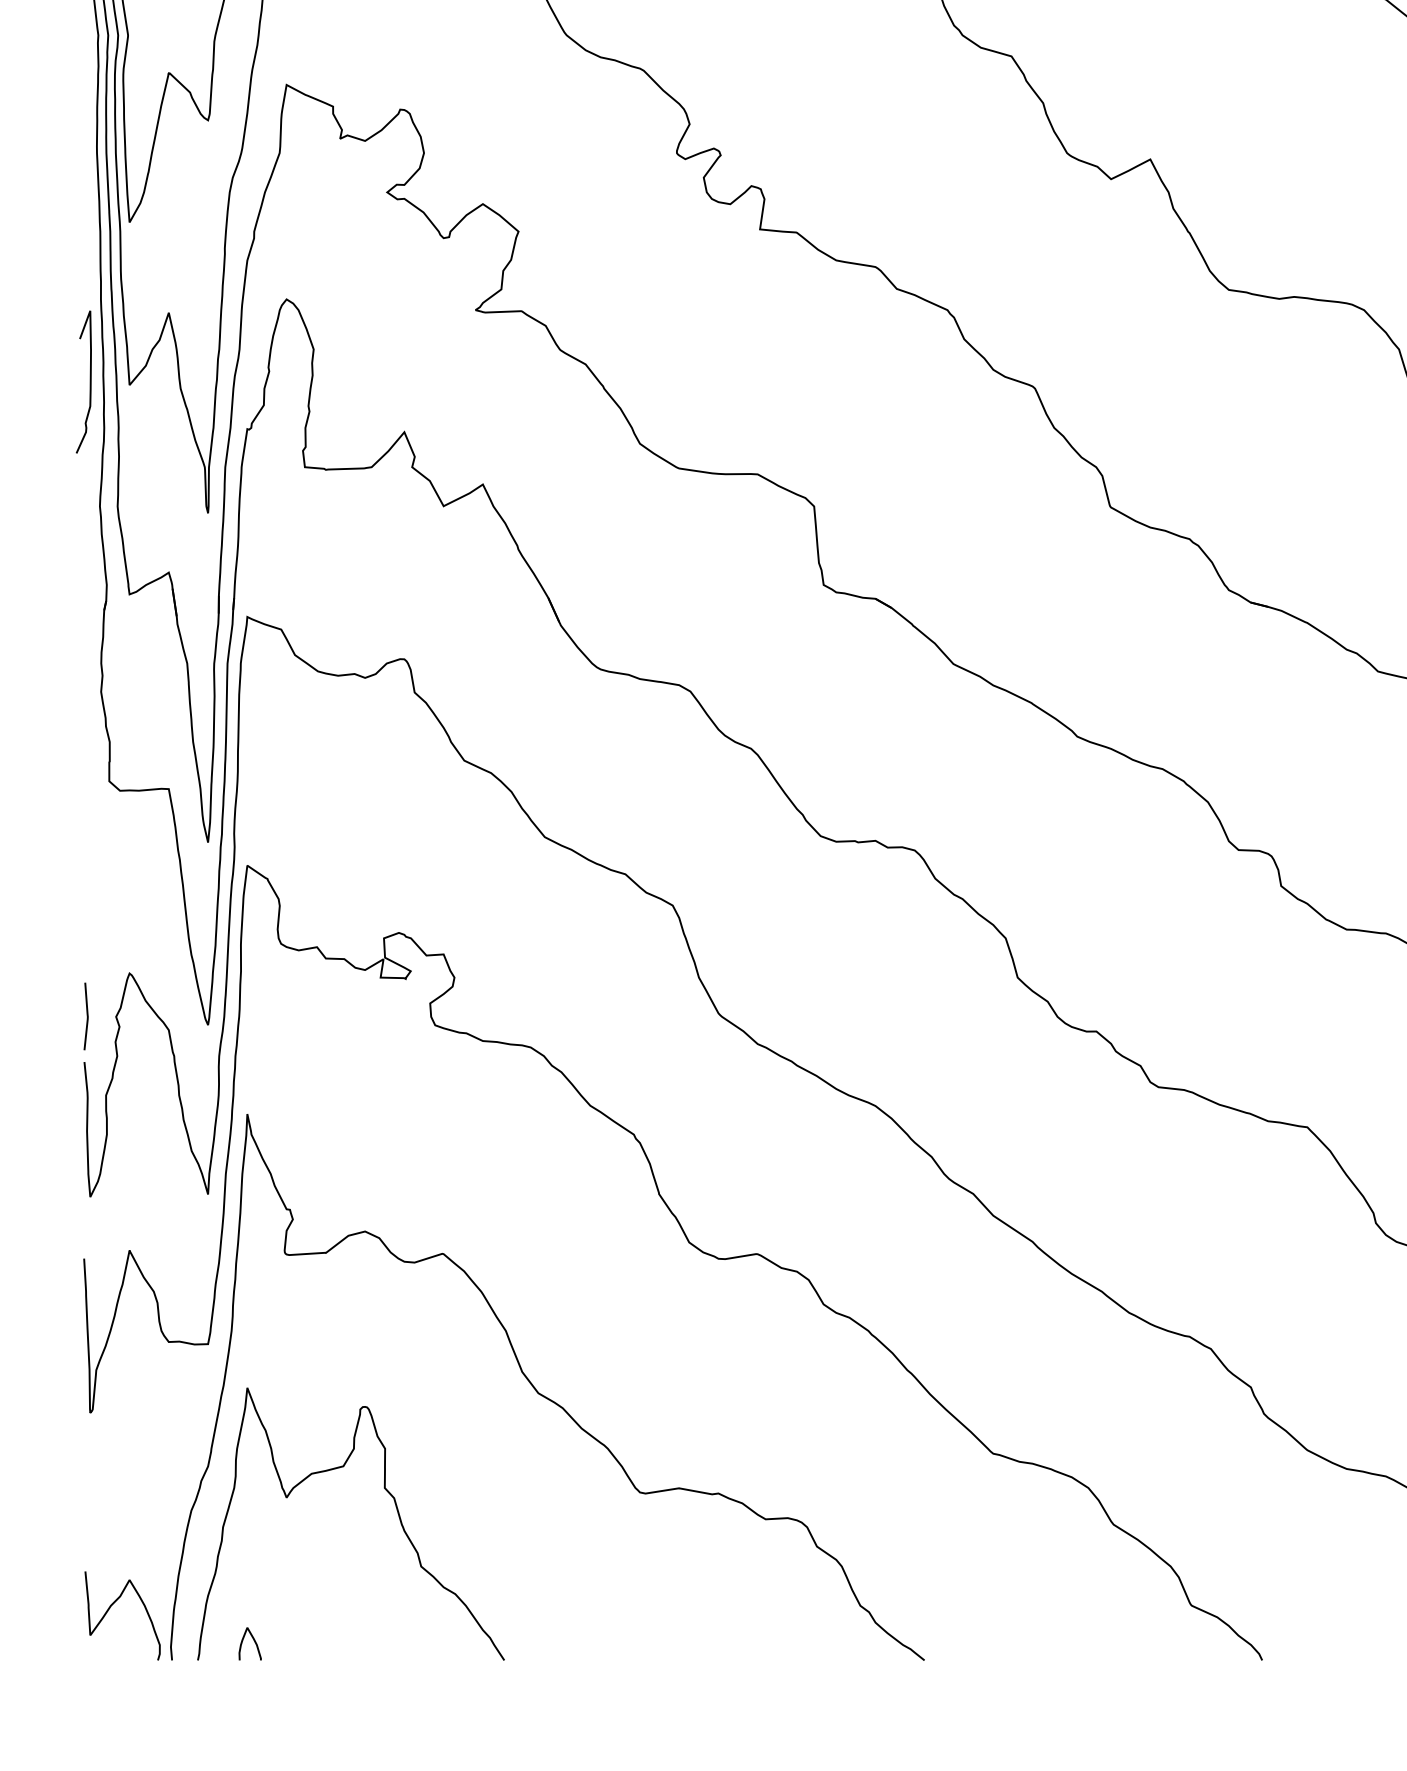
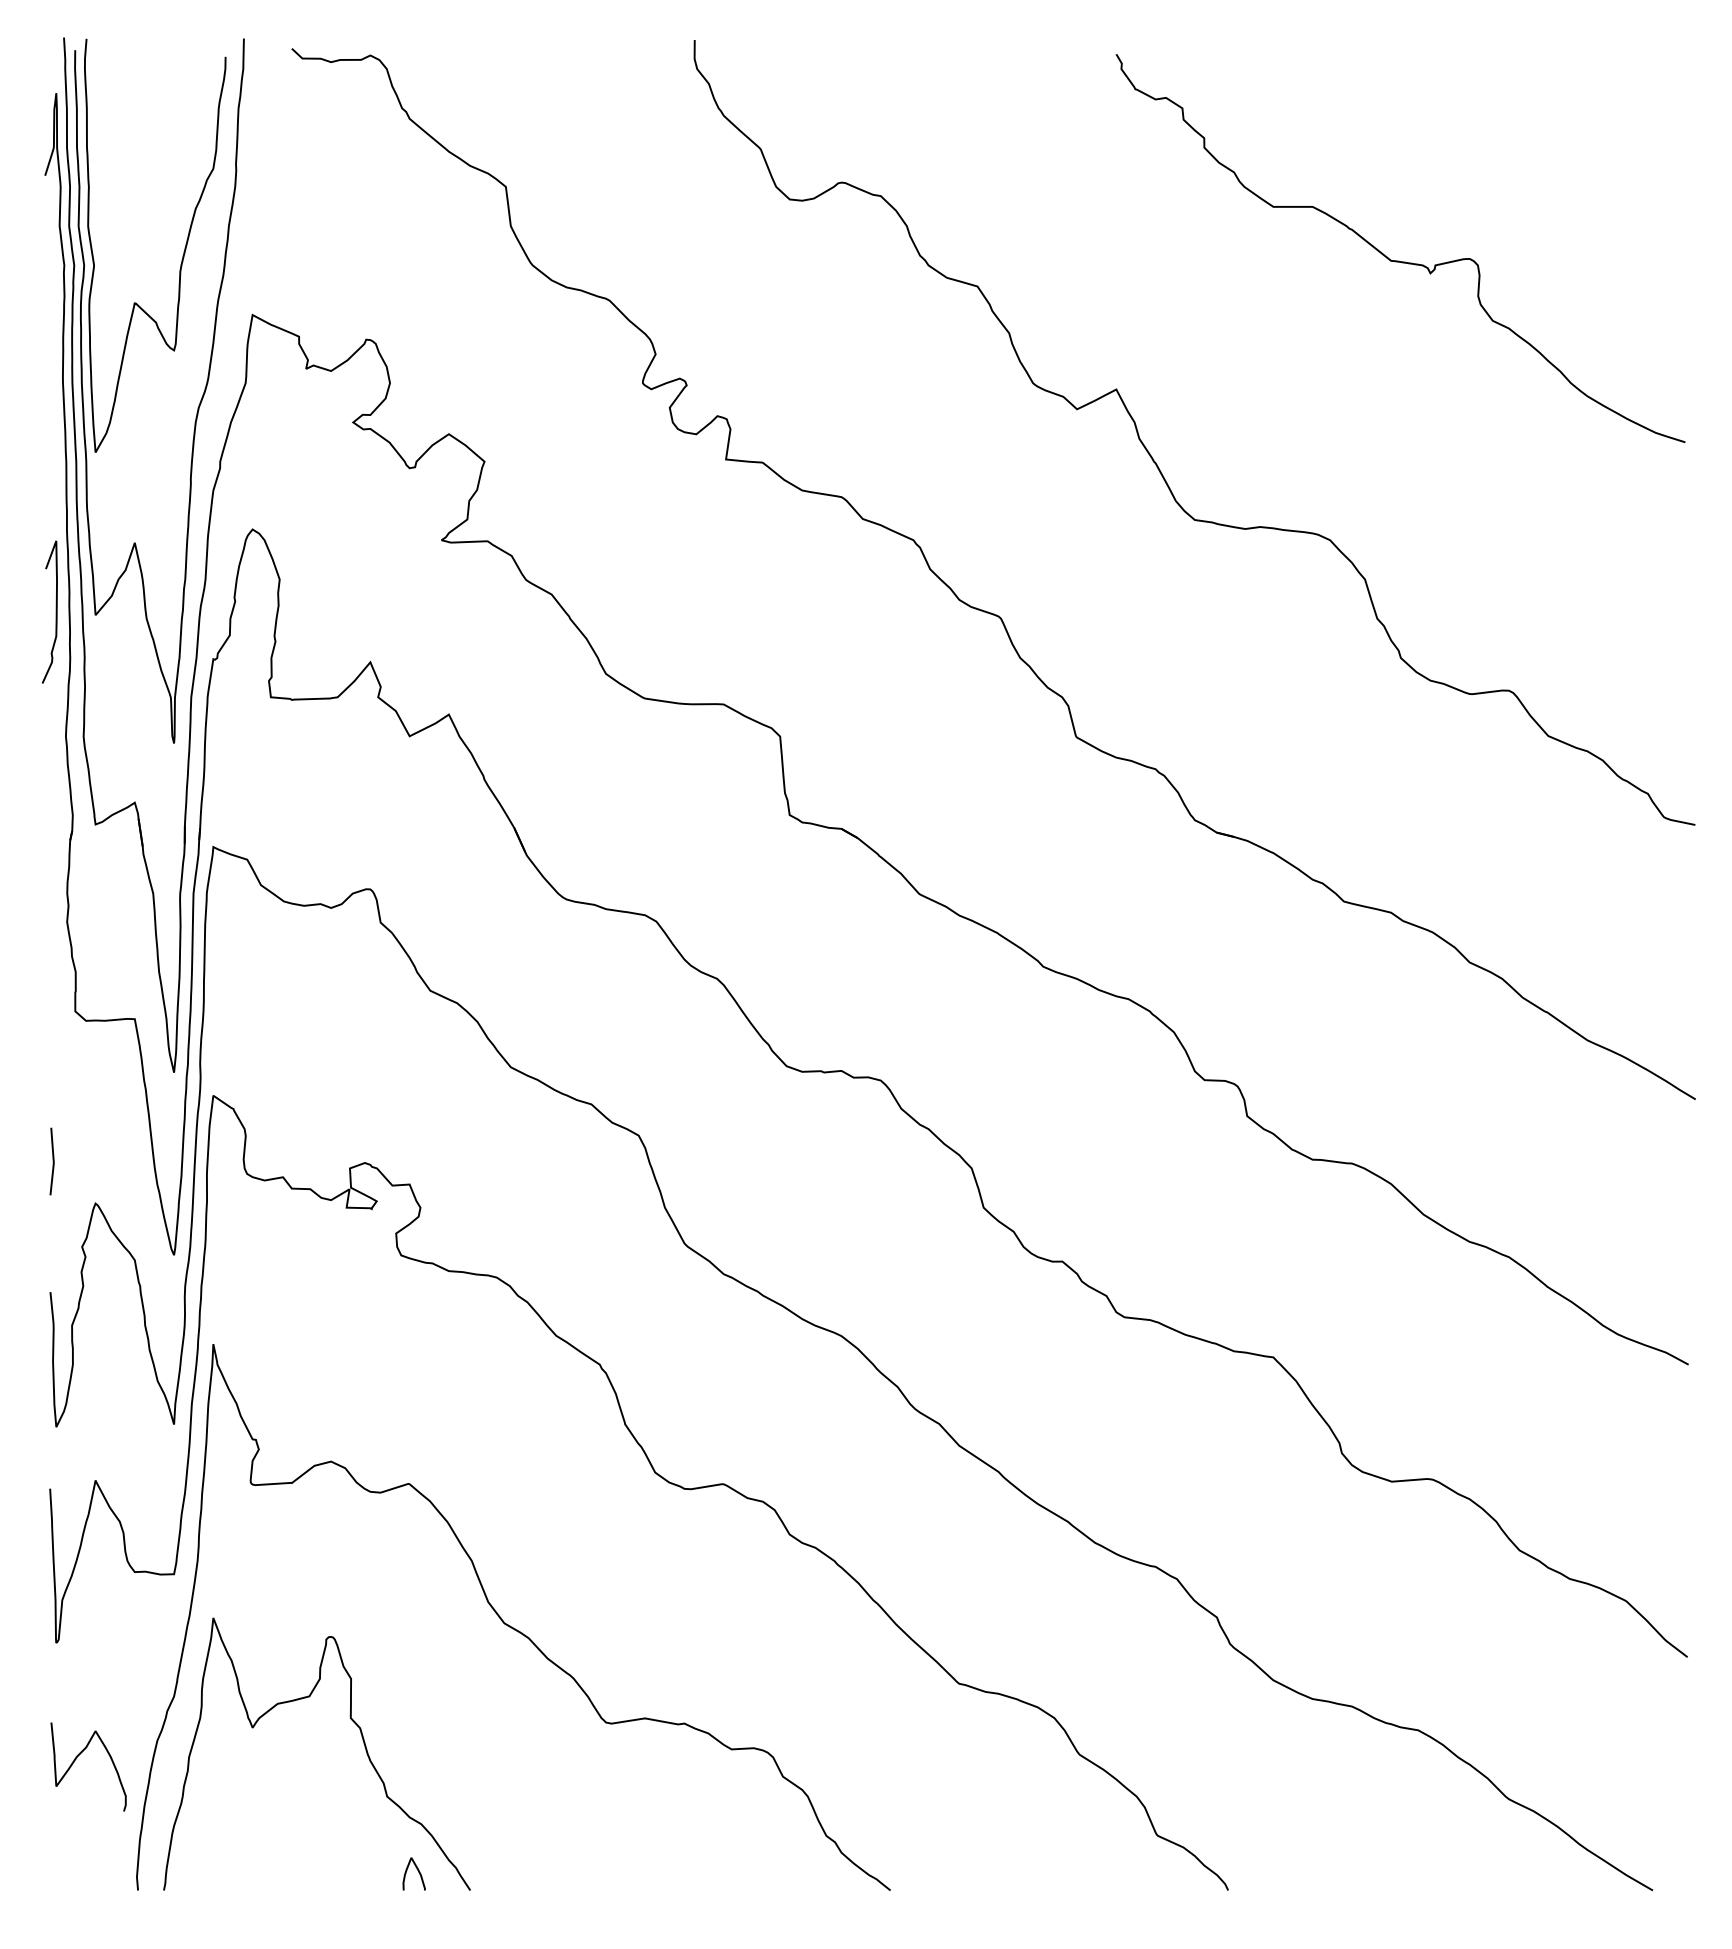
line: (86, 1016) -> (52, 1161), moved
curve: (110, 1608) -> (76, 1759), moved
curve: (253, 1640) -> (417, 1870), moved

